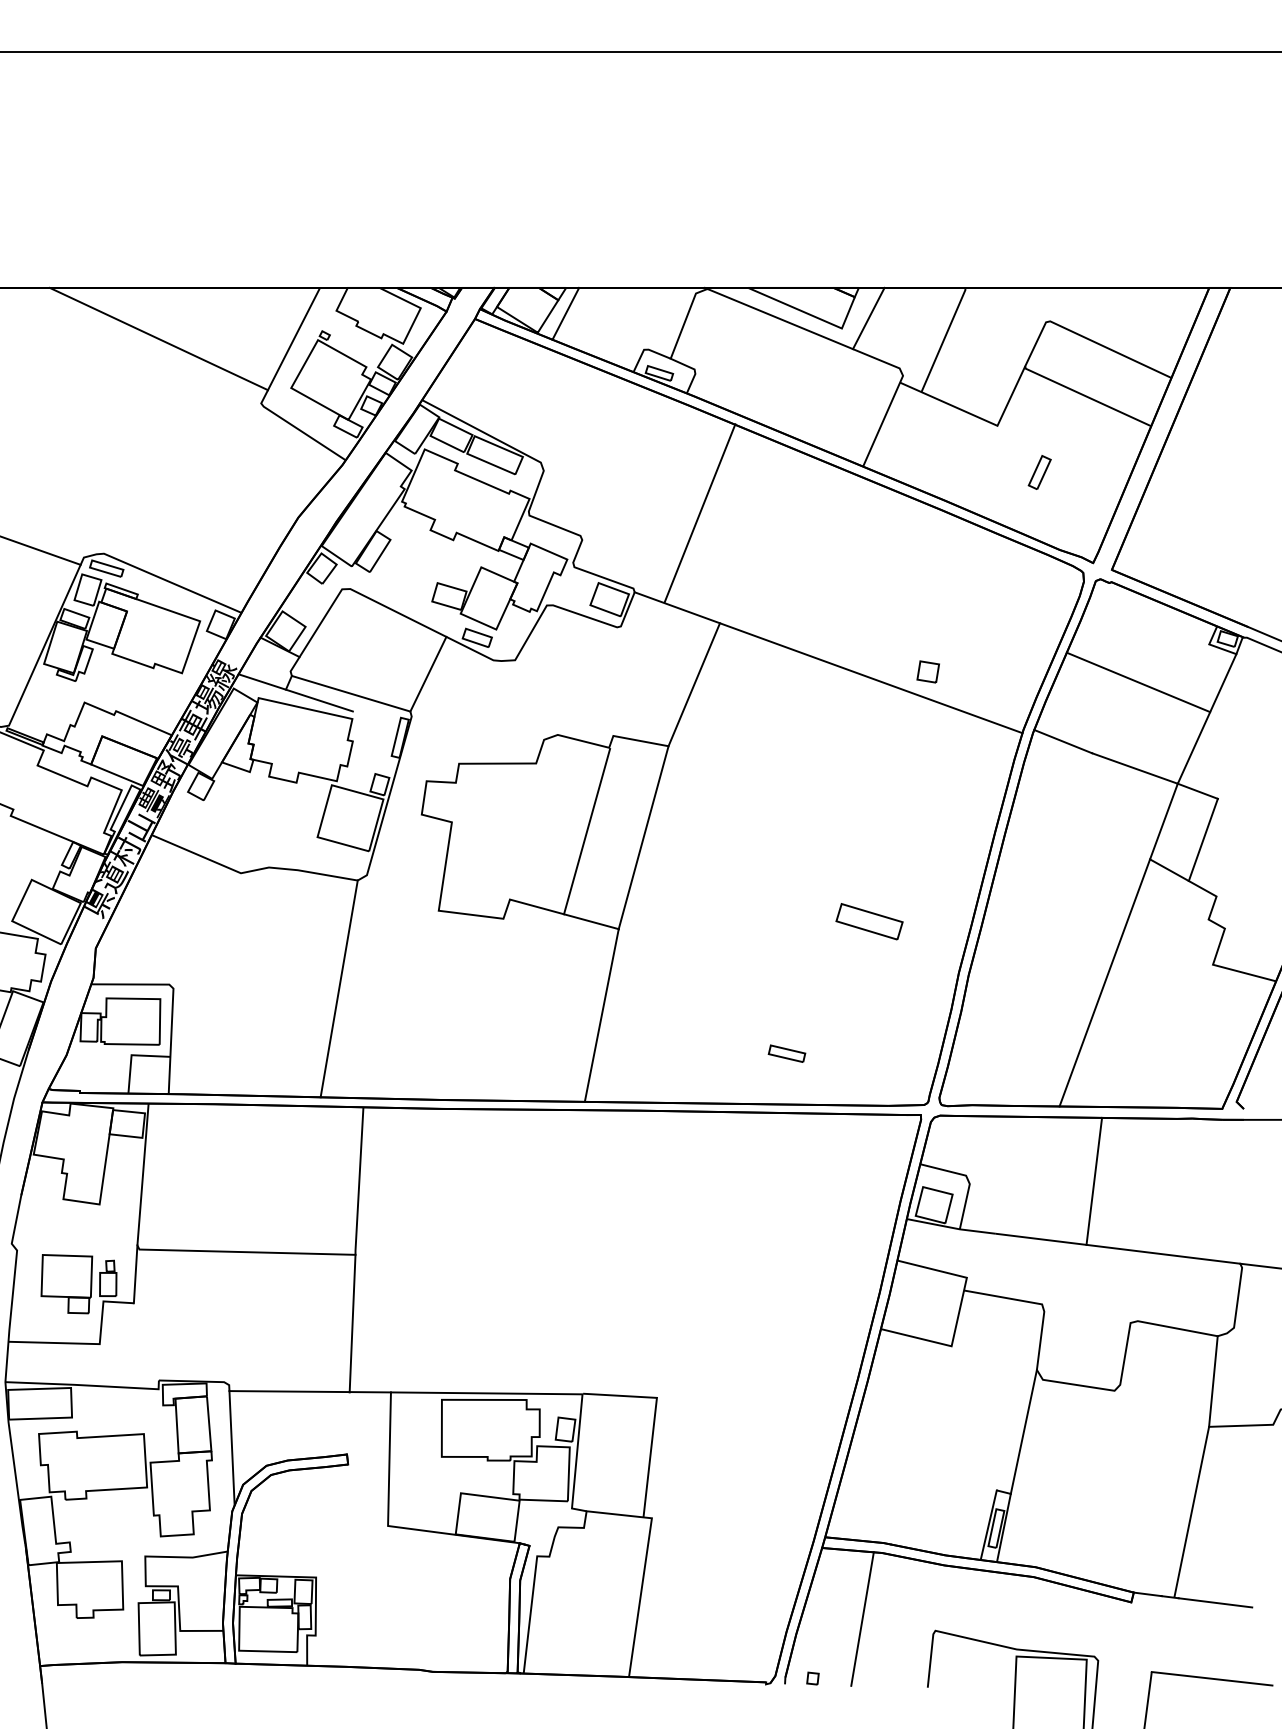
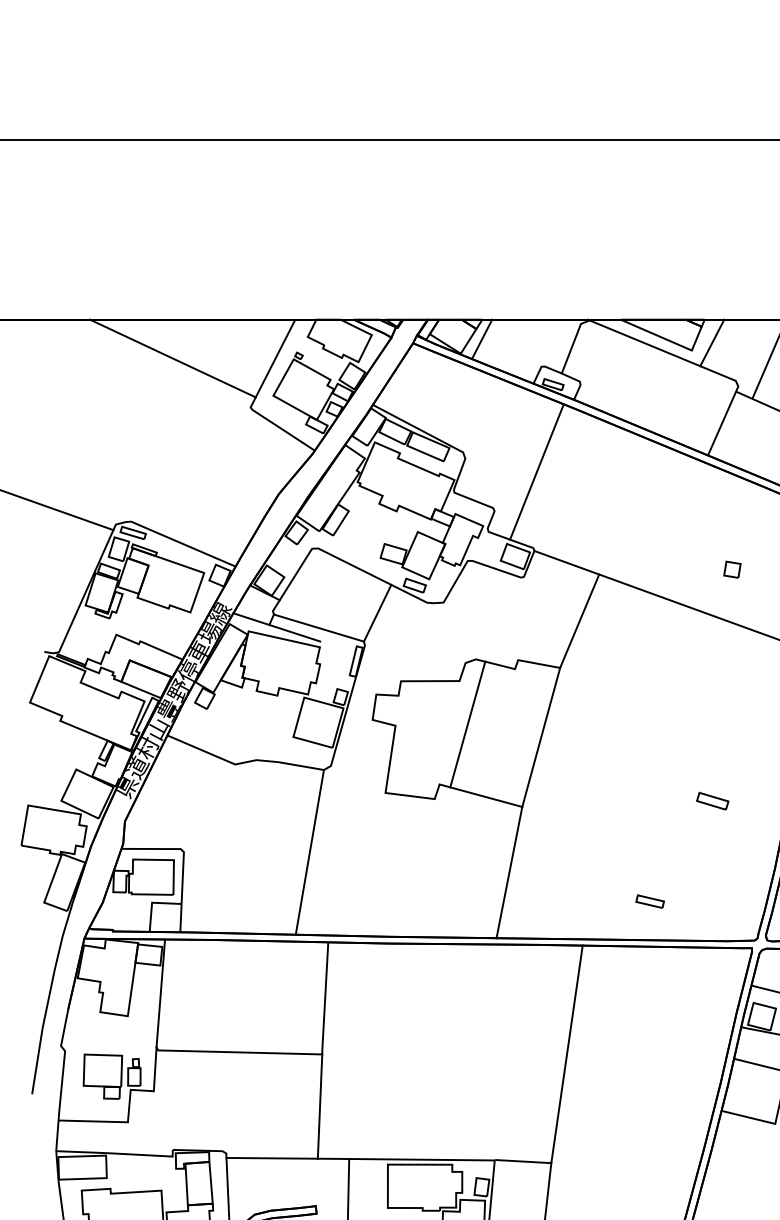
line: (699, 513) -> (536, 472), moved
part: (927, 671) -> (731, 569), moved
line: (587, 831) -> (468, 724), moved
part: (868, 921) -> (712, 801), size x0.62
line: (677, 1254) -> (566, 1054), added

